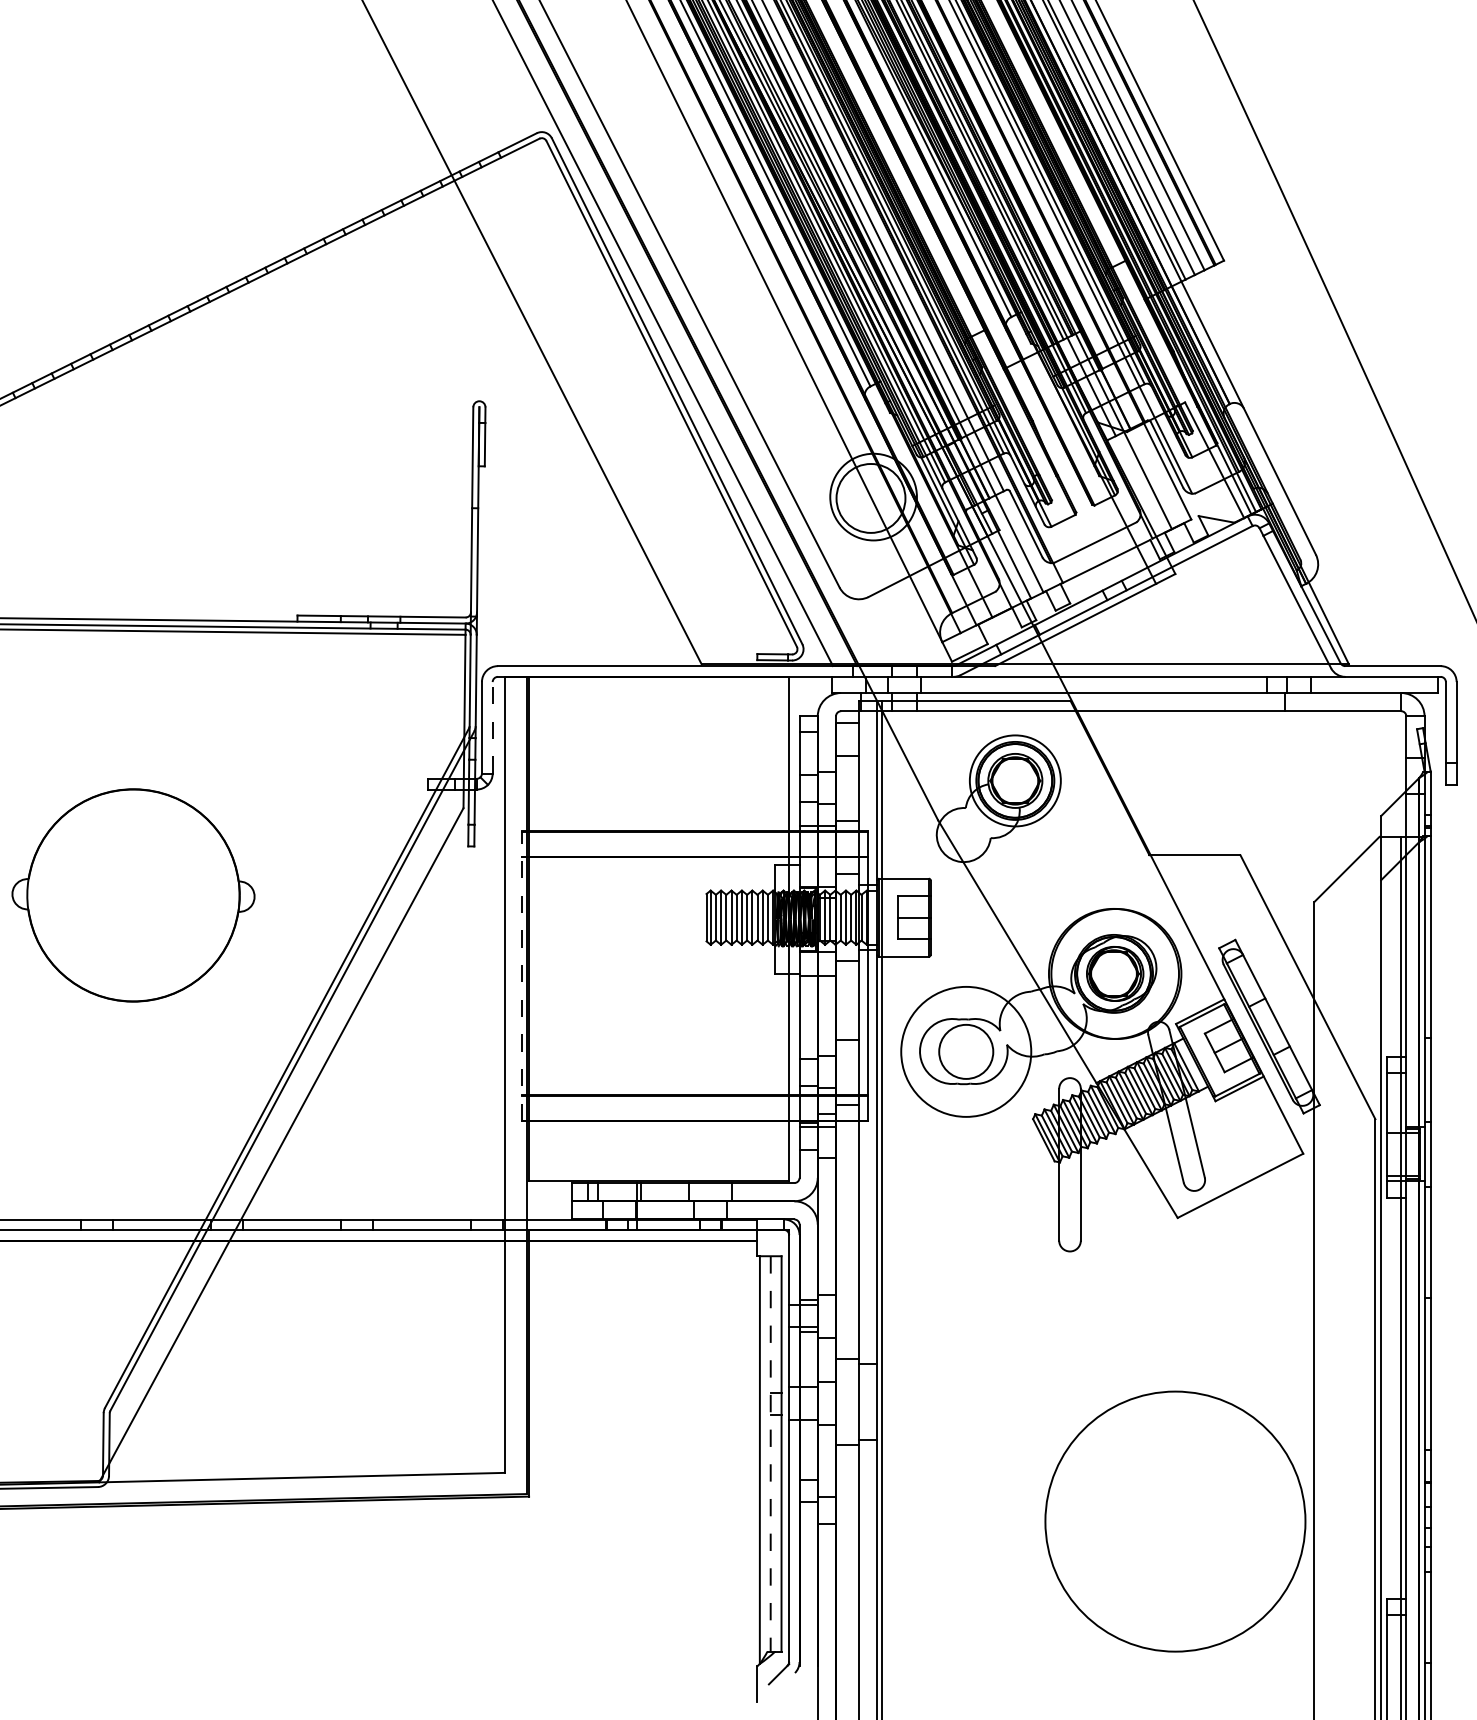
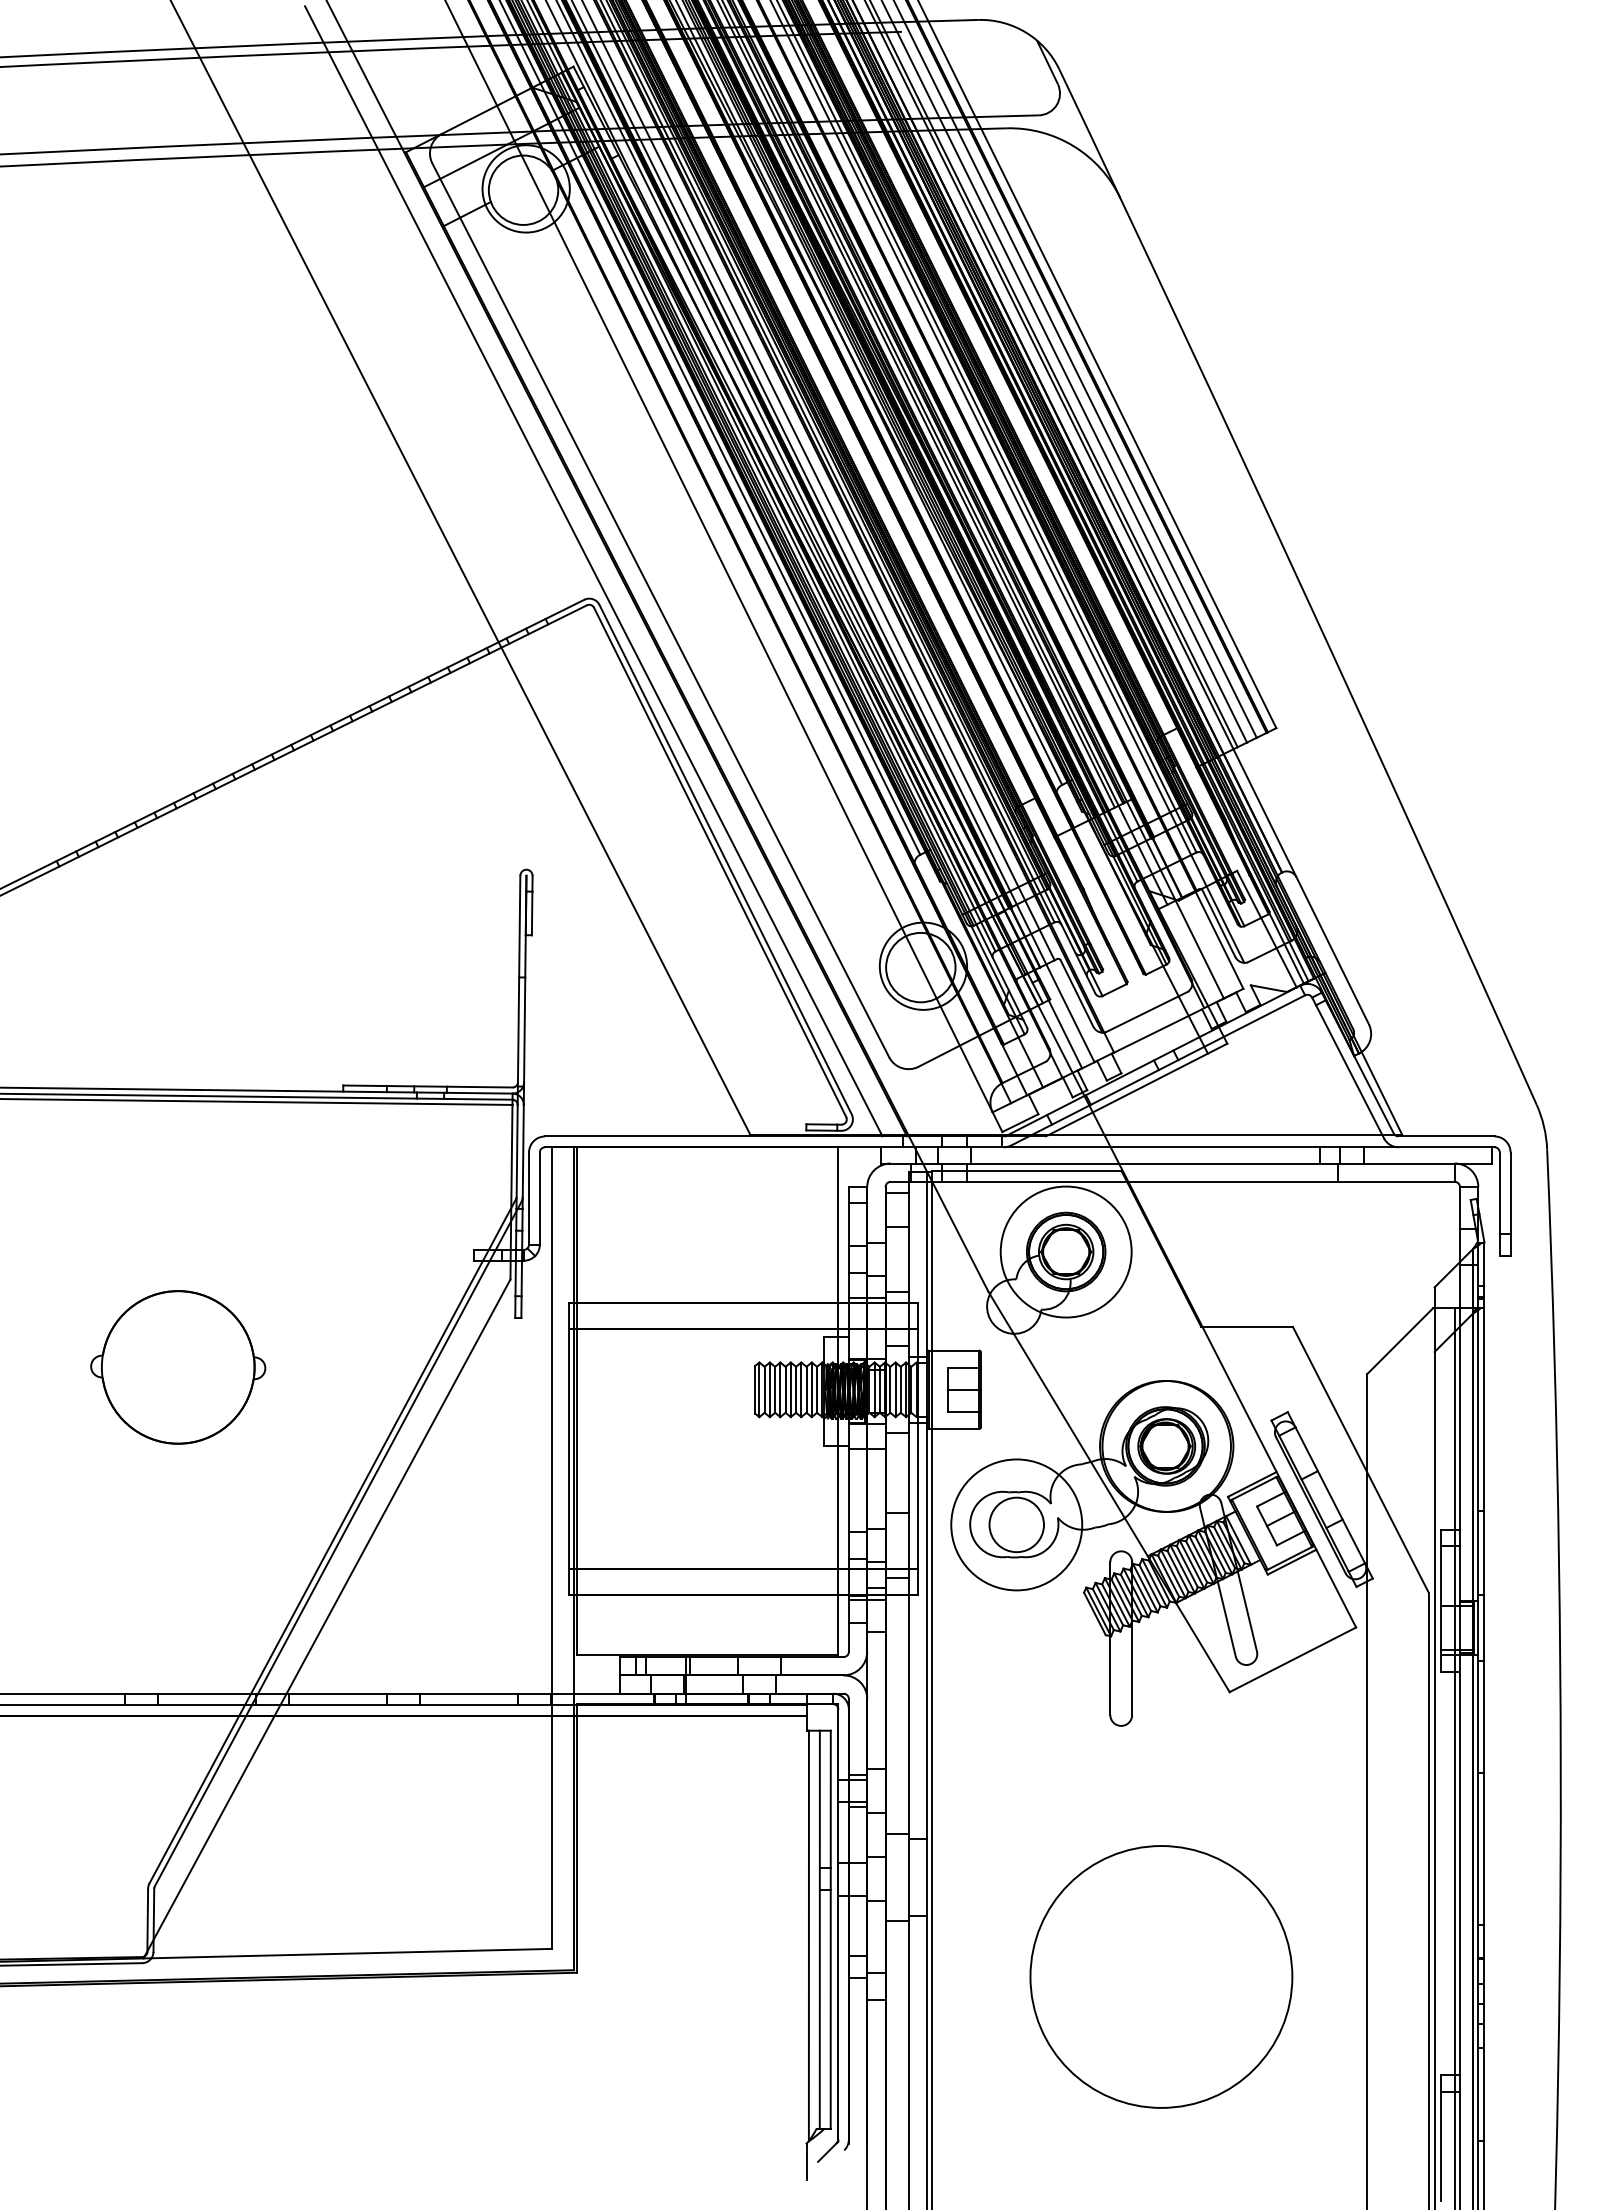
line: (492, 727) -> (539, 1198), dashed -> solid
circle: (1014, 780) -> (1065, 1251), size x1.43
part: (133, 895) -> (178, 1367), size x0.71
line: (522, 975) -> (569, 1448), dashed -> solid
line: (770, 1454) -> (819, 1930), dashed -> solid
circle: (1175, 1521) -> (1161, 1976), moved

